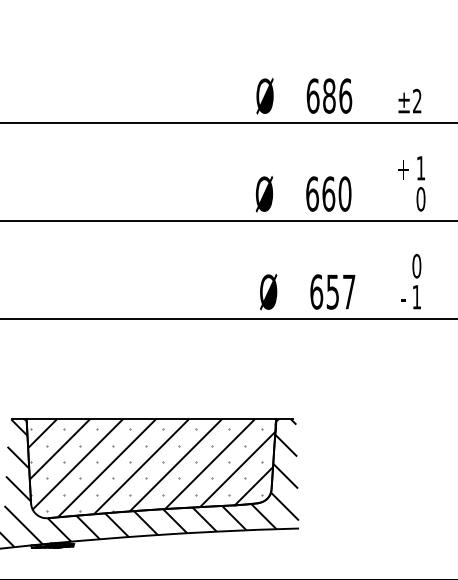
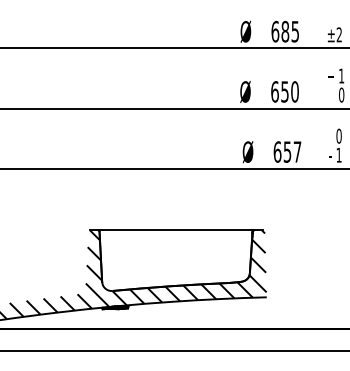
text: (345, 95) -> (295, 31), 686 -> 685
text: (327, 193) -> (284, 91), 660 -> 650
hatch: (152, 468) -> (176, 260), removed

